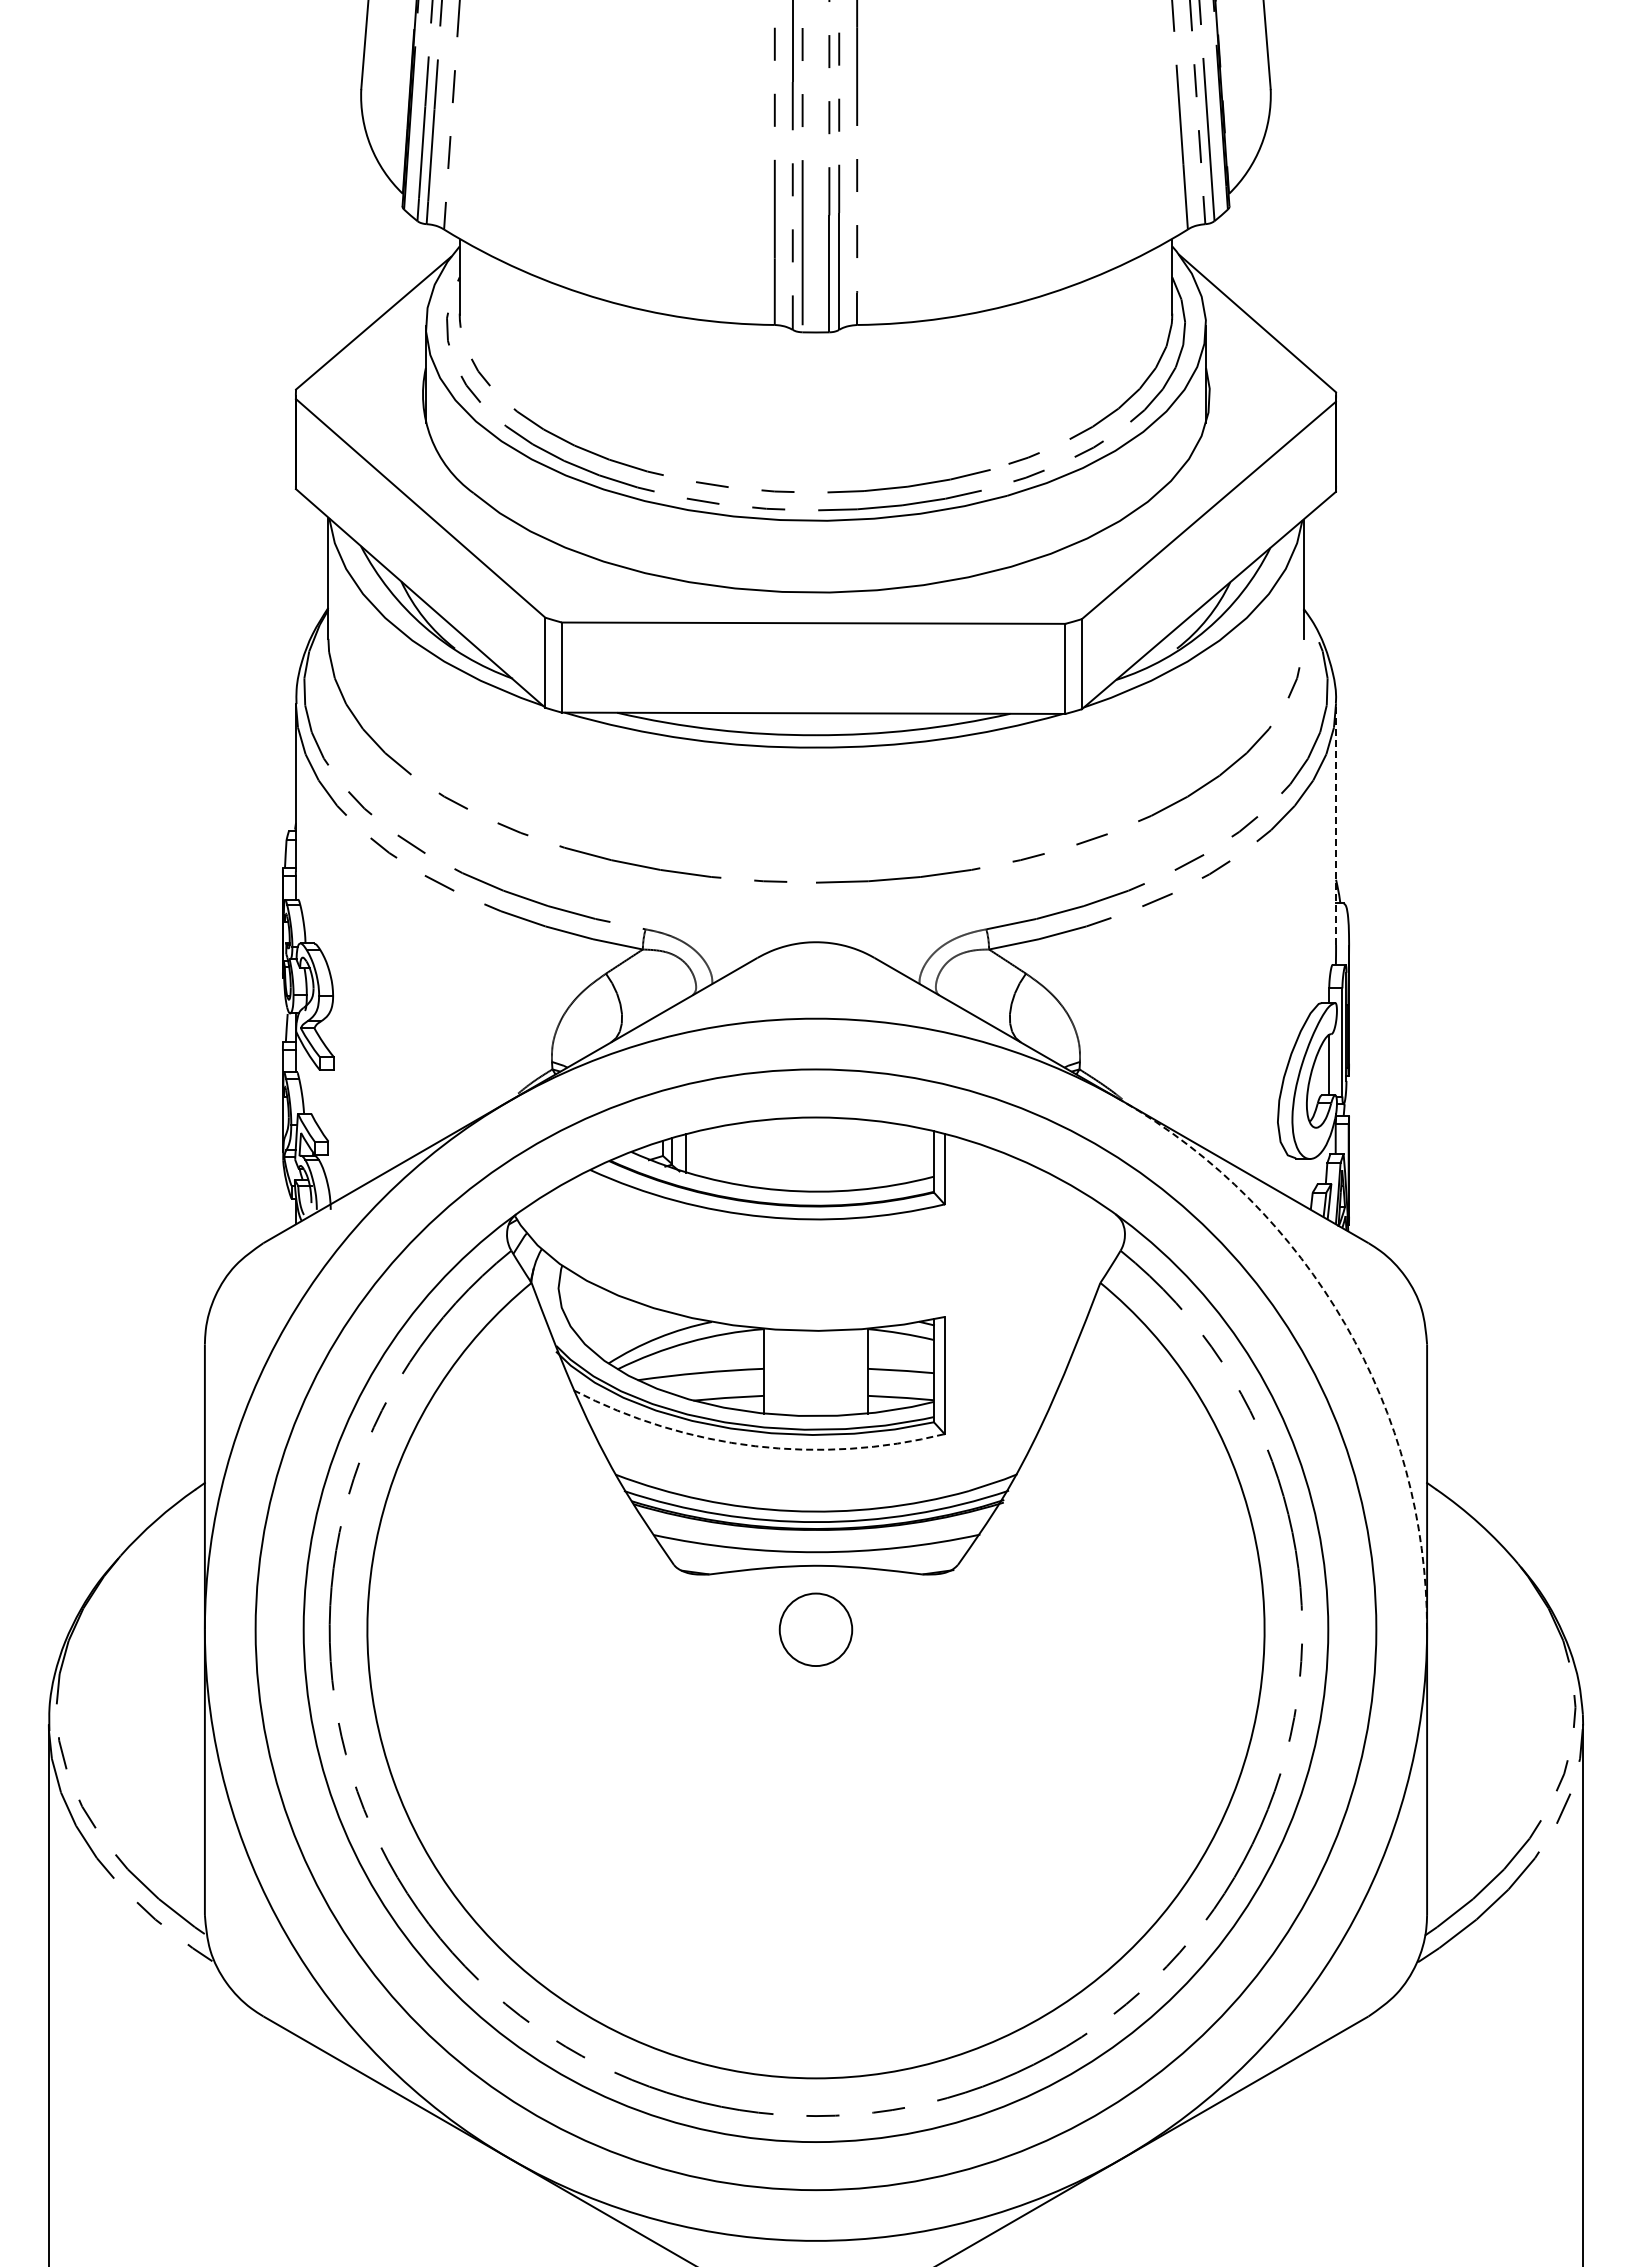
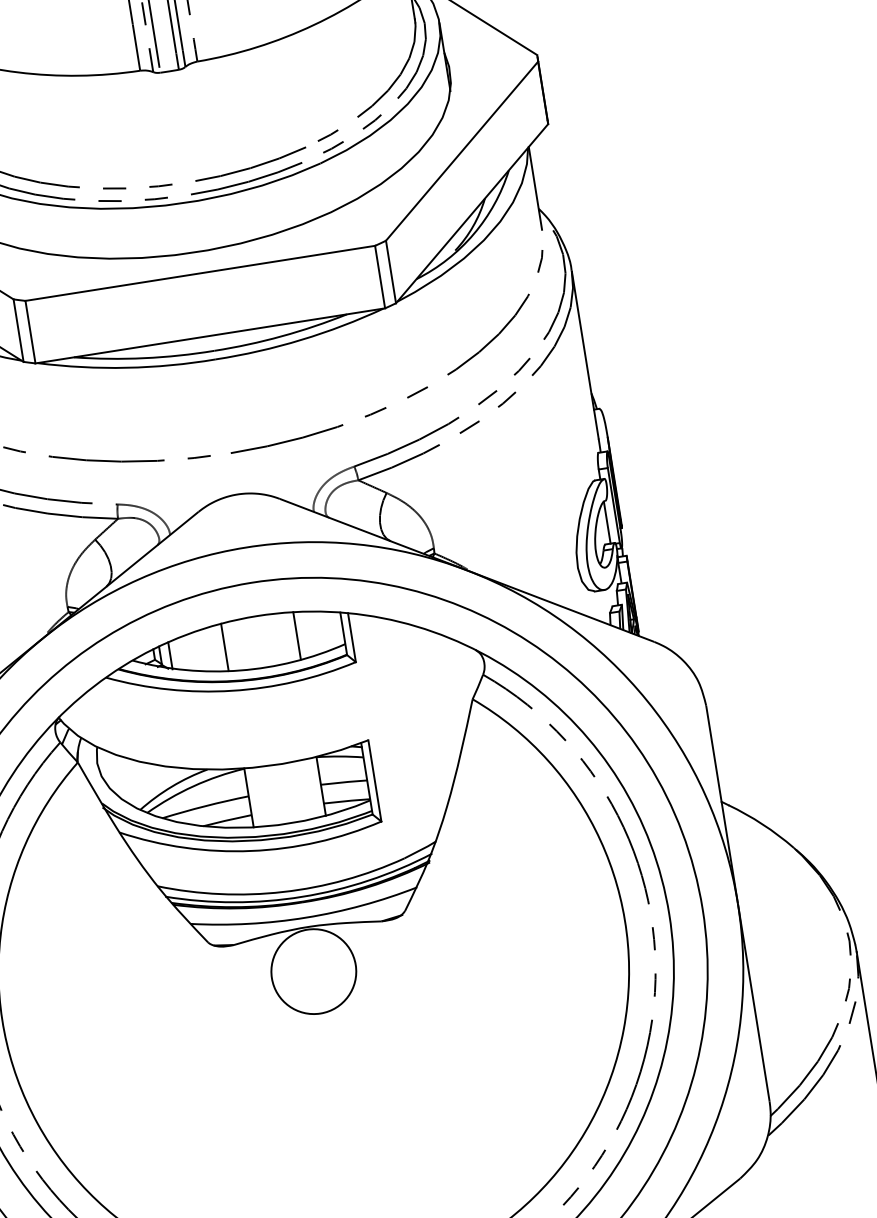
line: (1336, 824) -> (585, 354), dashed -> solid
line: (763, 1154) -> (224, 647), added
line: (868, 1154) -> (297, 635), added
arc: (1345, 1324) -> (647, 700), dashed -> solid
arc: (755, 1446) -> (251, 851), dashed -> solid
circle: (815, 1629) -> (313, 971), size x1.67

